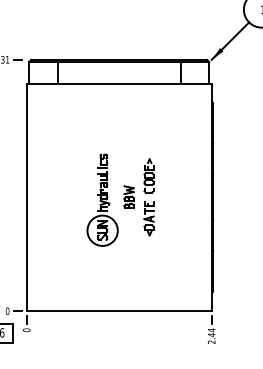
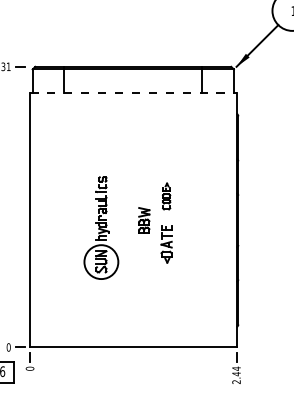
line: (119, 83) -> (133, 93), solid -> dashed
part: (148, 175) -> (165, 195), size x0.7
part: (102, 199) -> (101, 227), moved

